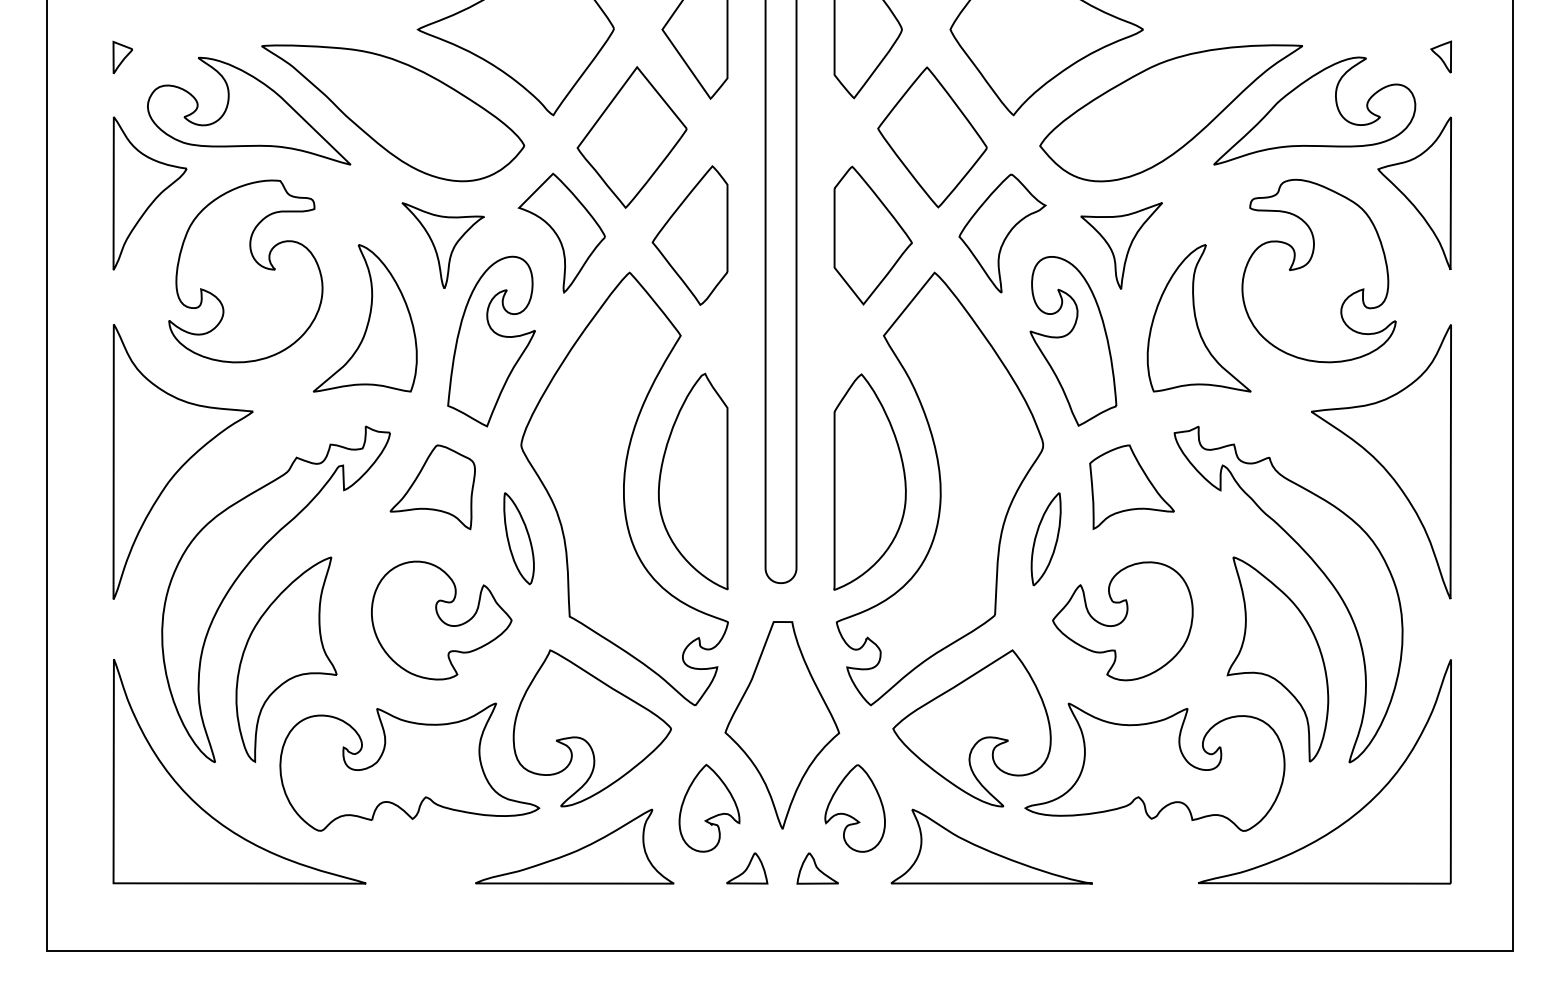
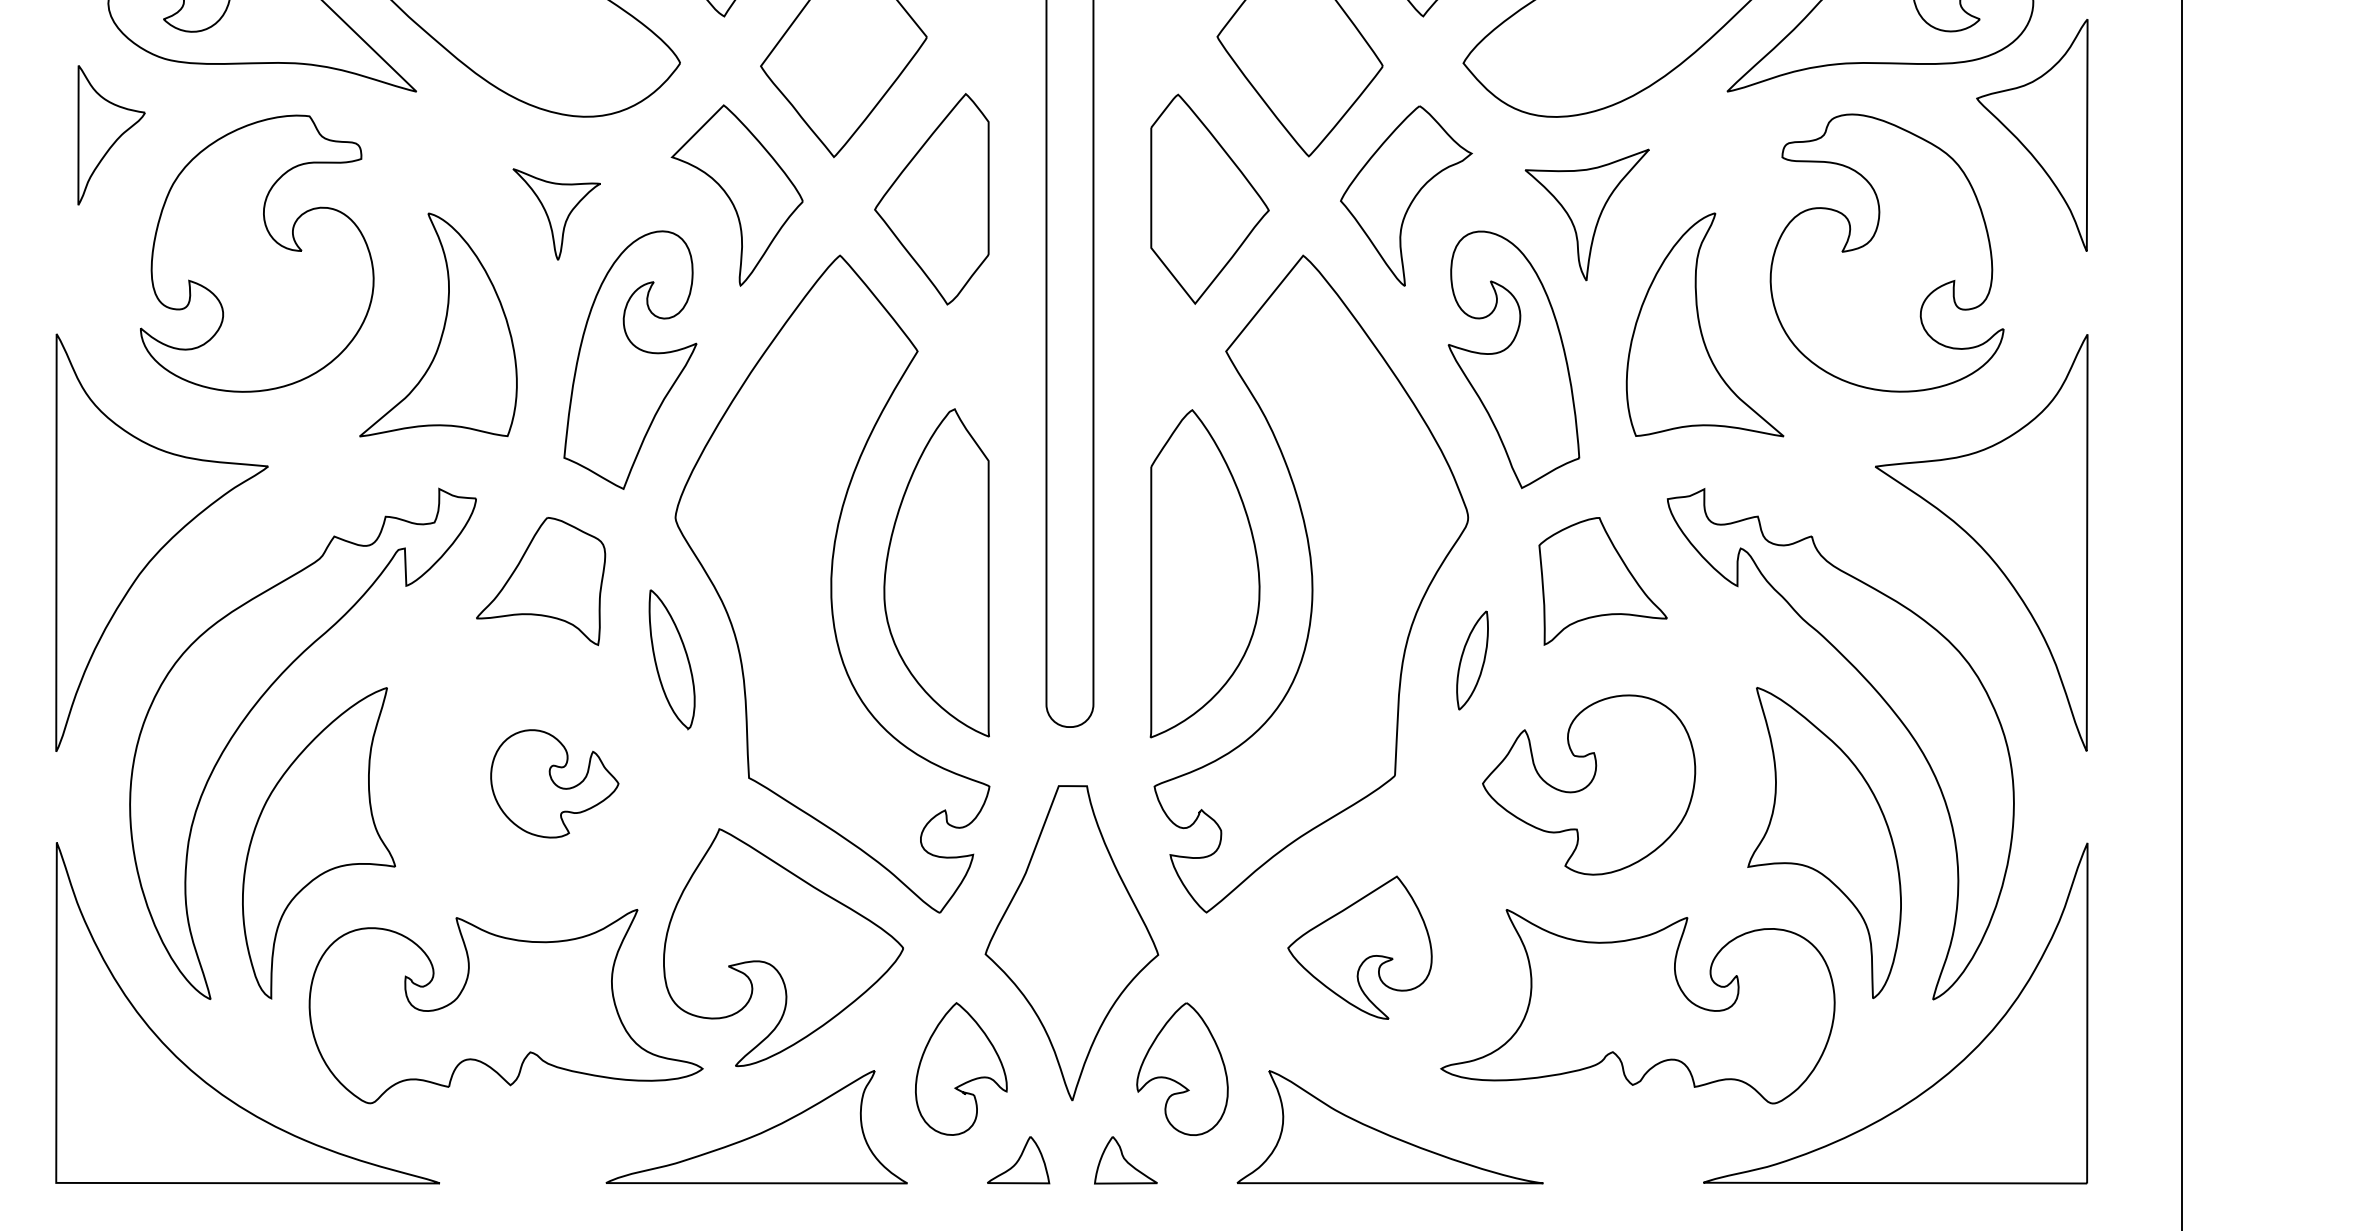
part: (149, 193) -> (110, 135), size x0.6
part: (442, 245) -> (555, 214), size x0.7
part: (1045, 539) -> (1471, 660), size x0.7
part: (441, 620) -> (554, 783), size x0.6
part: (971, 728) -> (1359, 947), size x0.6

